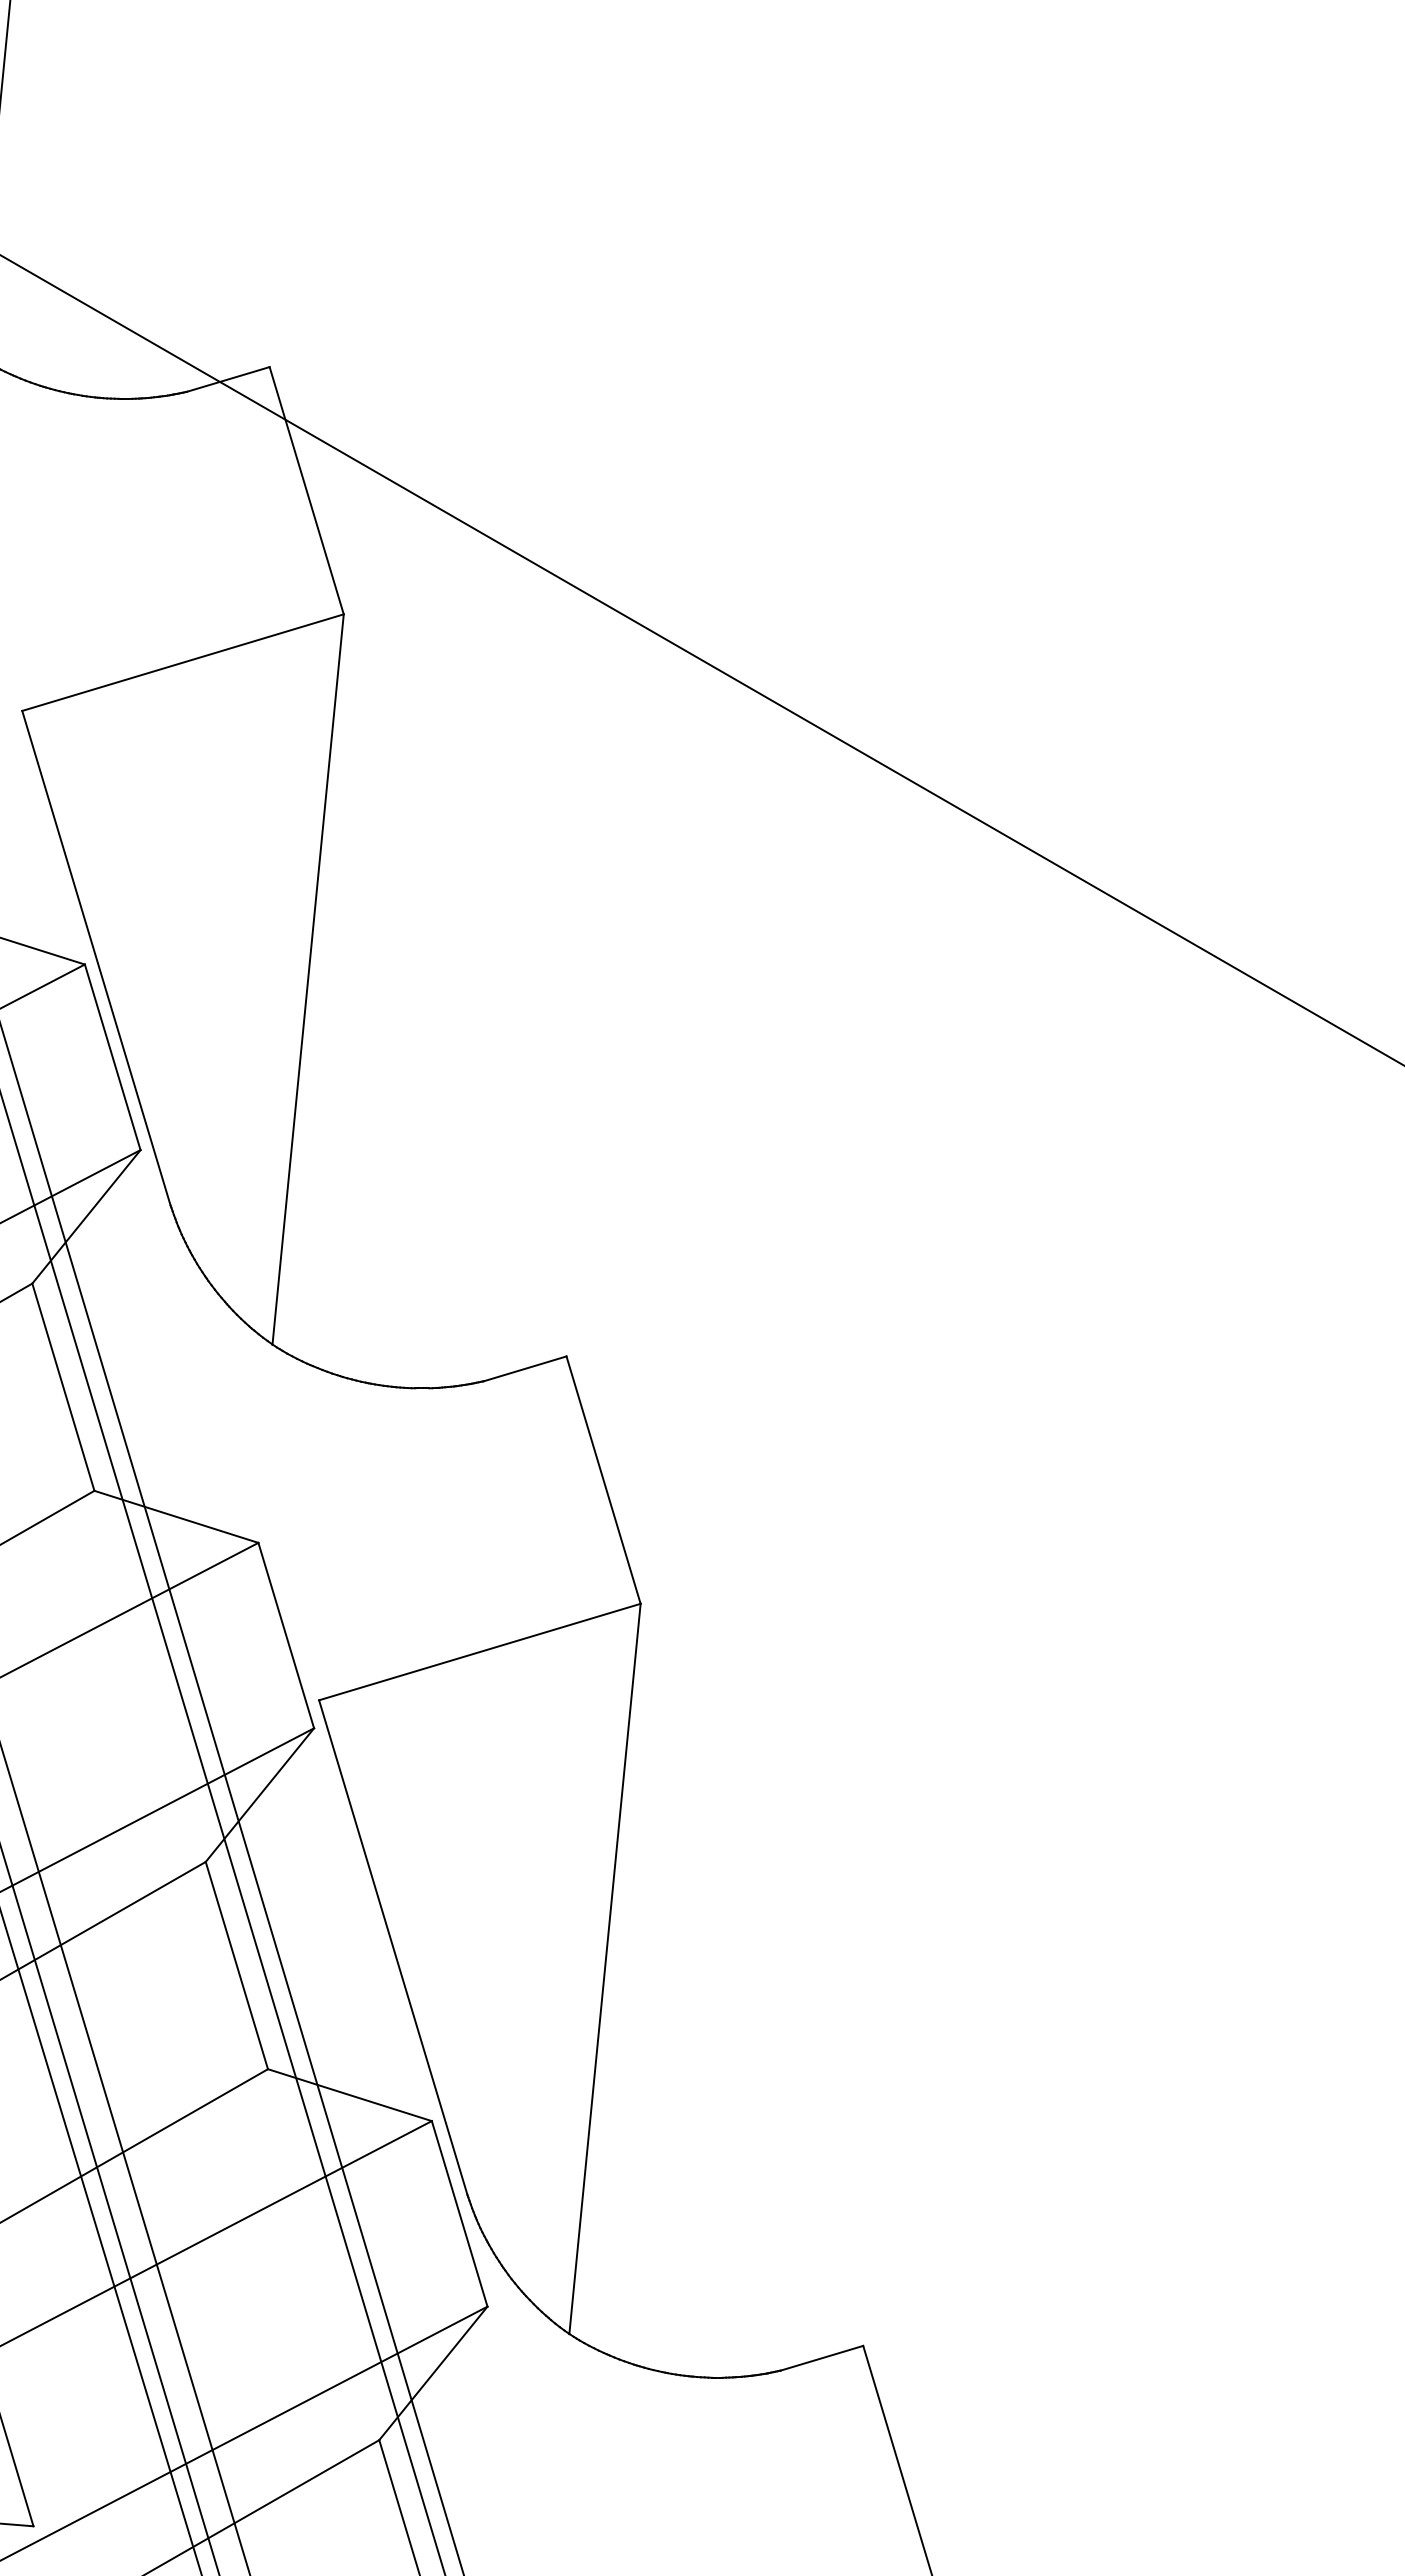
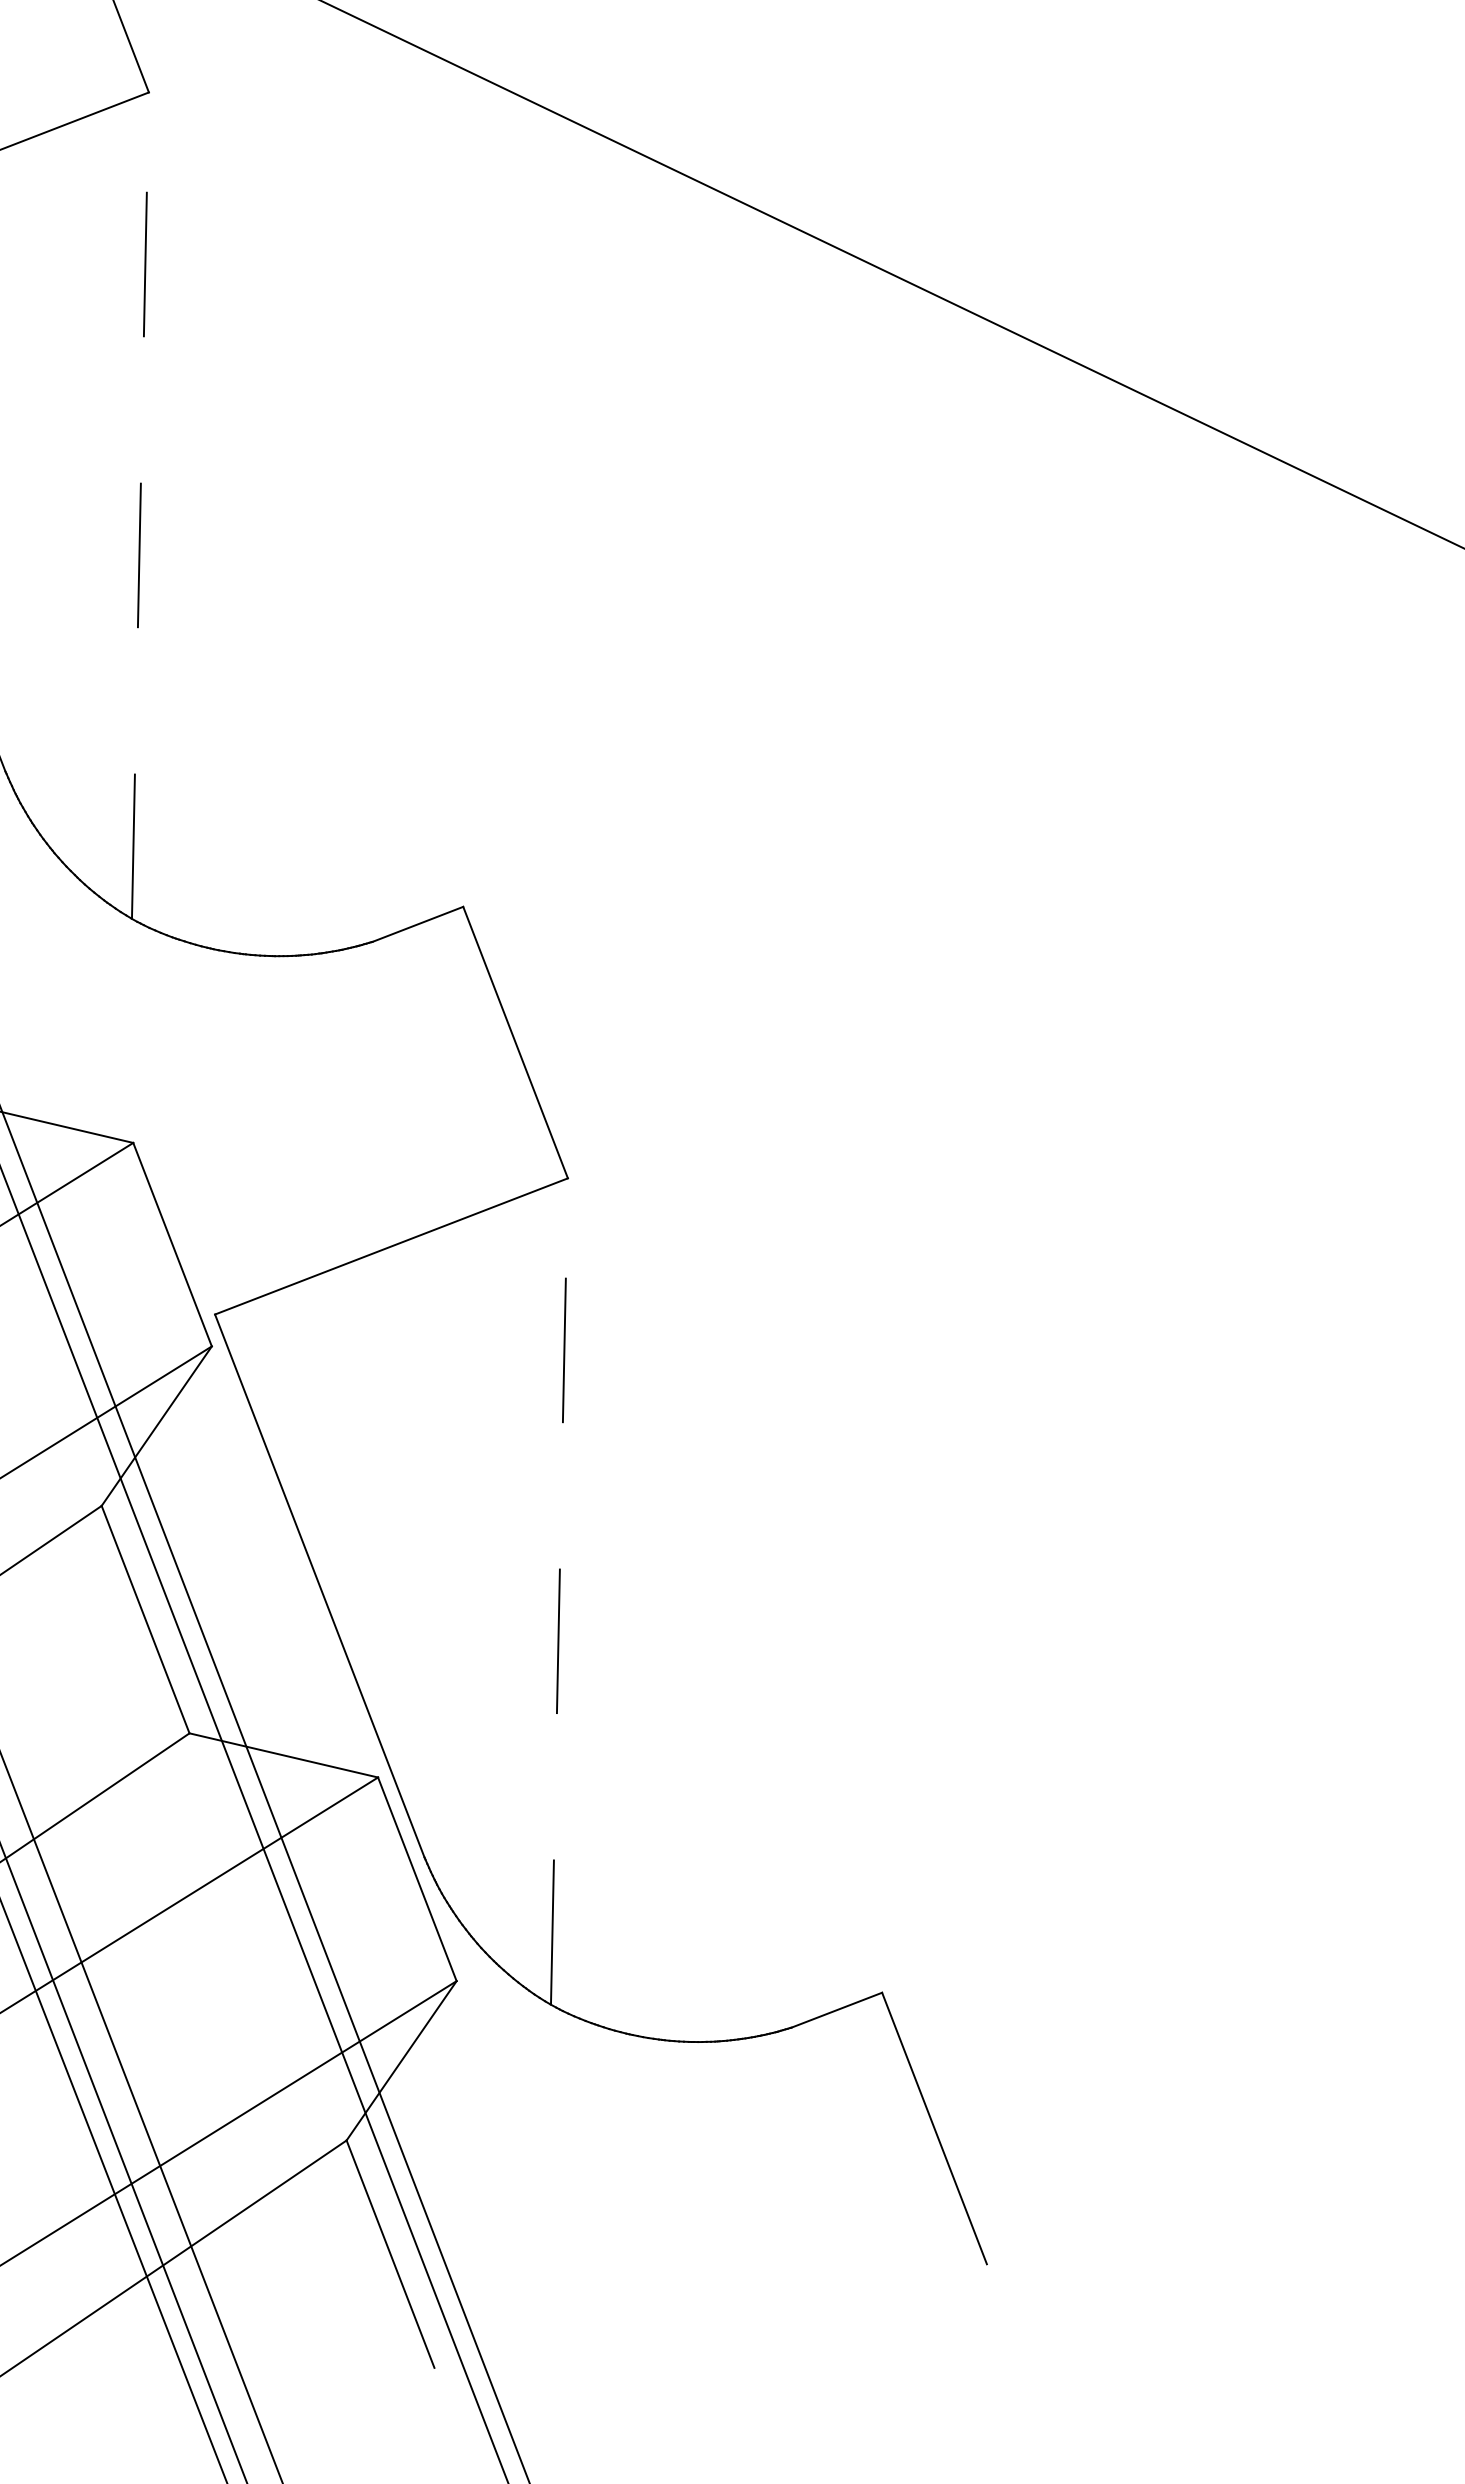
line: (308, 979) -> (140, 505), solid -> dashed
line: (605, 1968) -> (559, 1591), solid -> dashed

